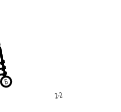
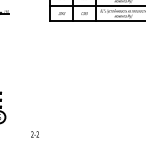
text: (58, 95) -> (34, 134), moved

